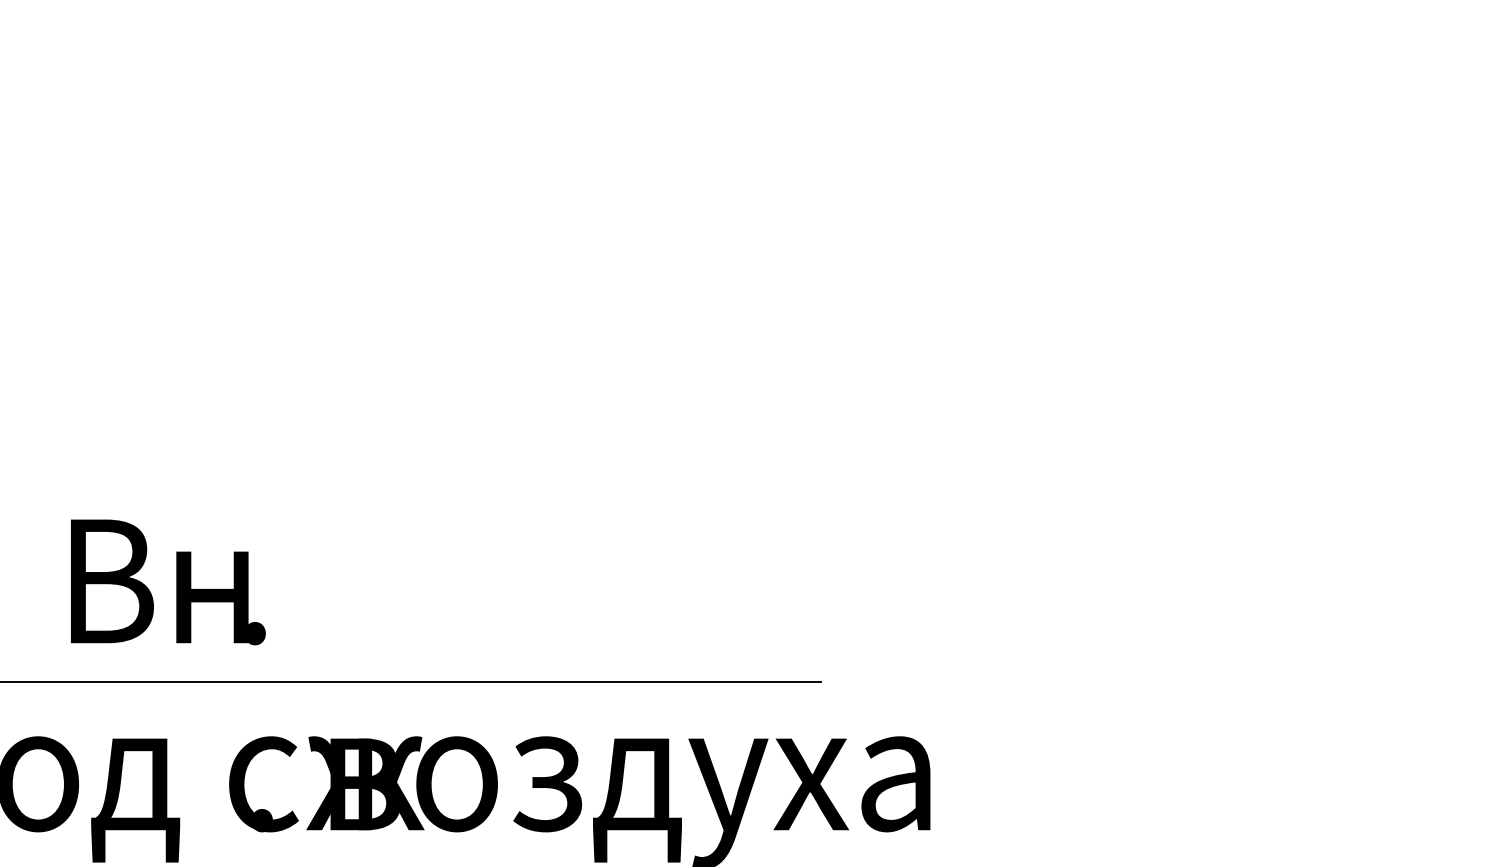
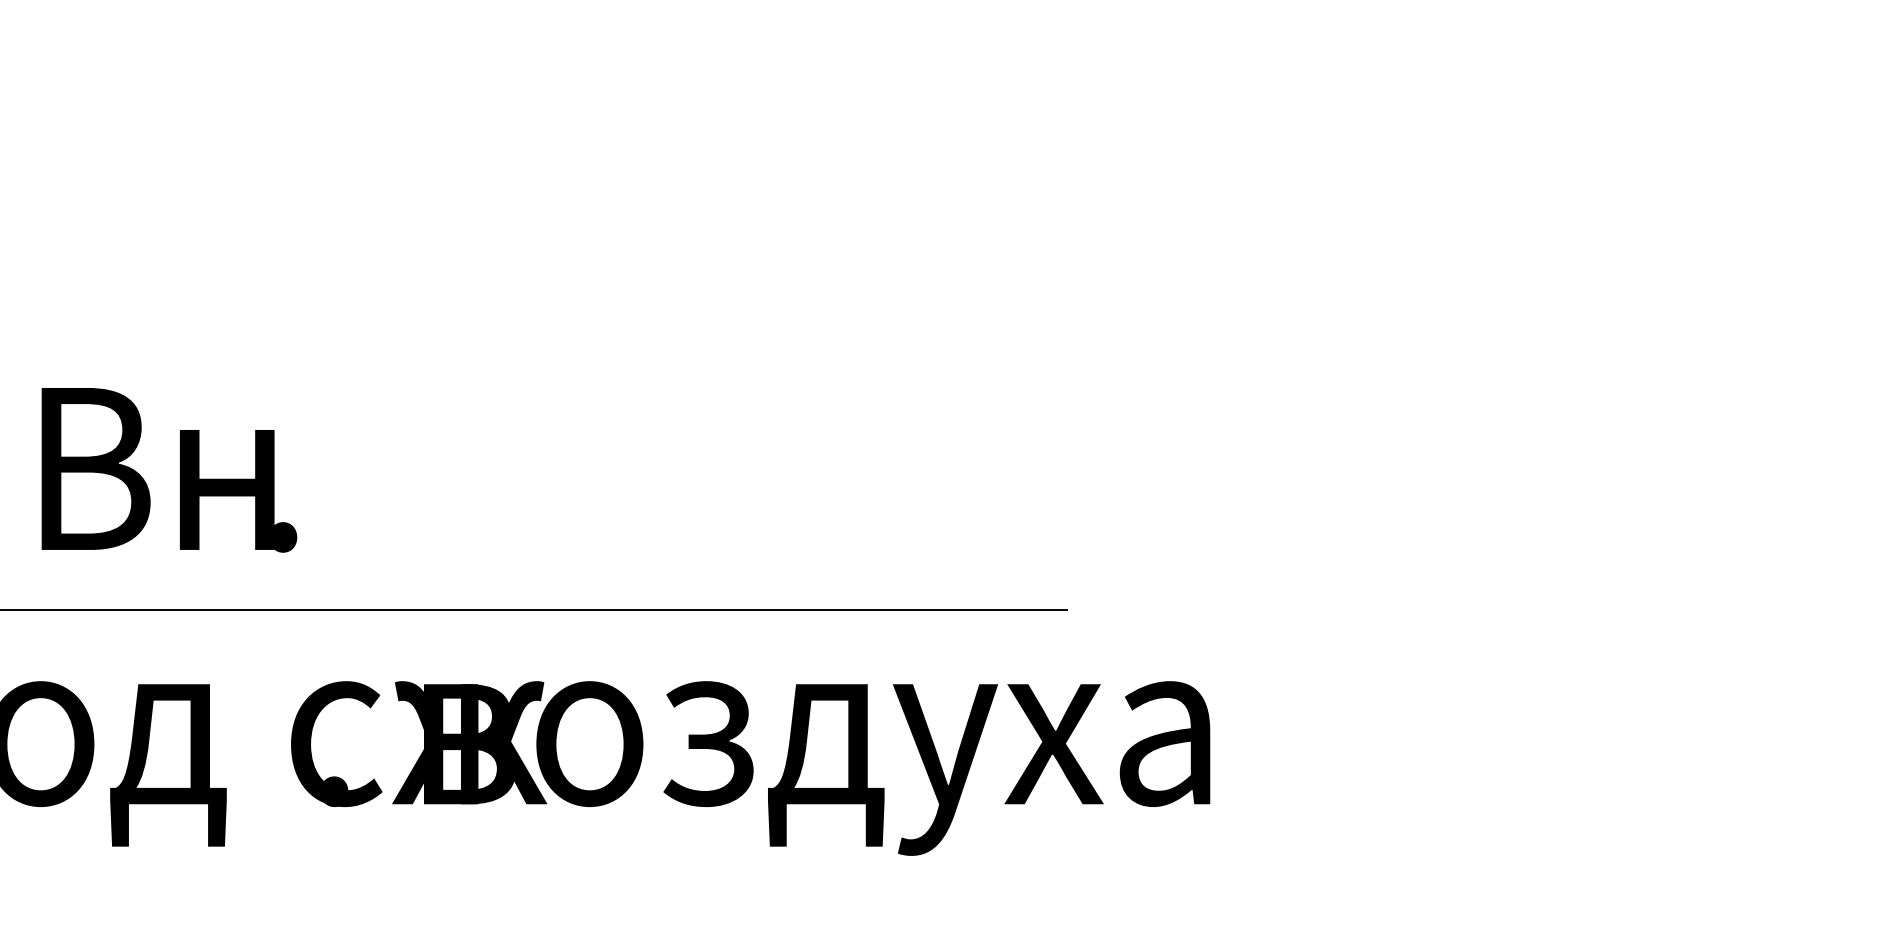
text: (168, 582) -> (169, 470), moved

